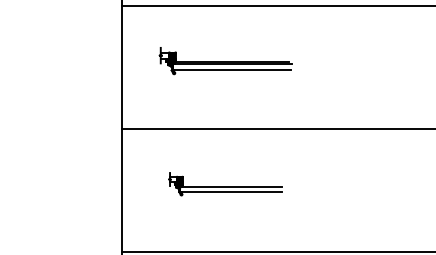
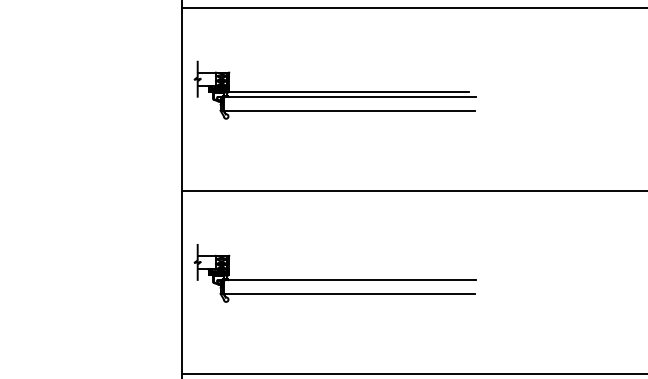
part: (225, 60) -> (335, 89), size x1.43
part: (225, 183) -> (335, 272), size x1.67

